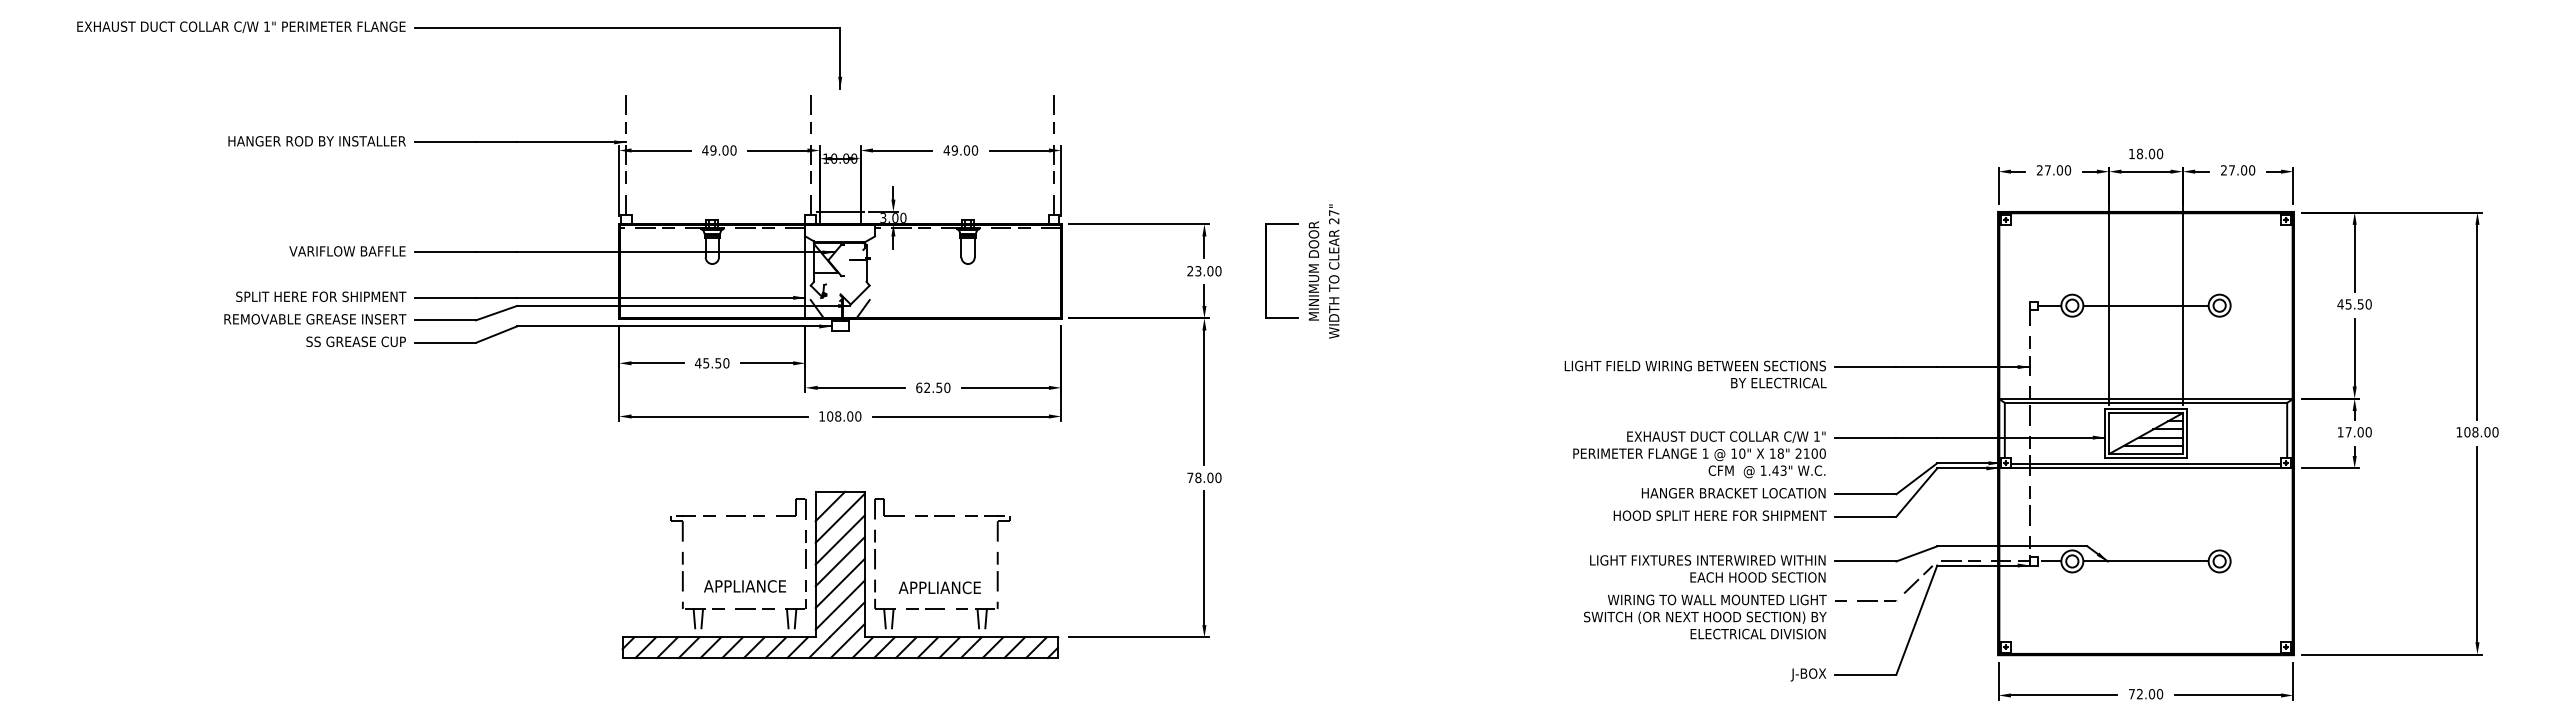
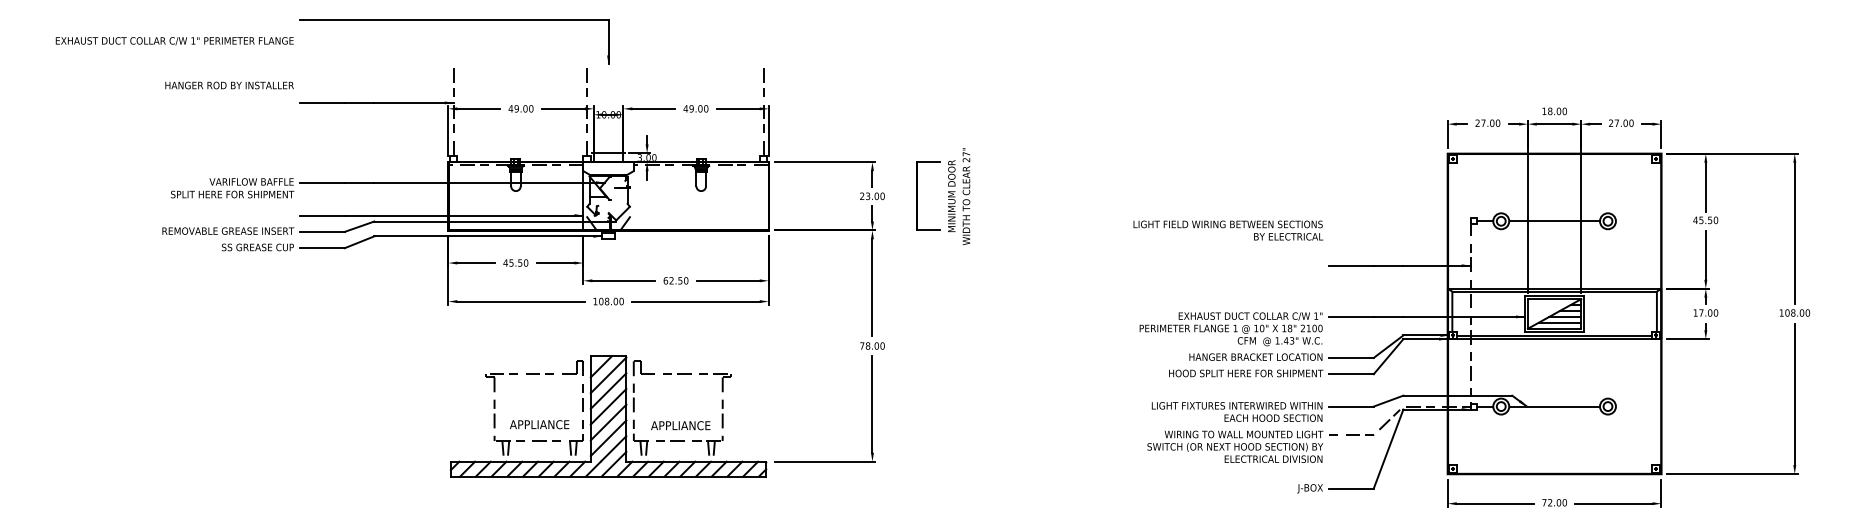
text: (241, 26) -> (174, 40), moved
text: (316, 141) -> (229, 85), moved
text: (321, 296) -> (232, 194), moved
text: (1695, 374) -> (1228, 230), moved

